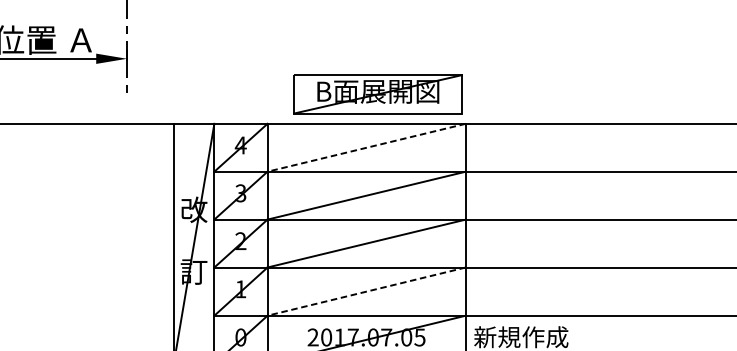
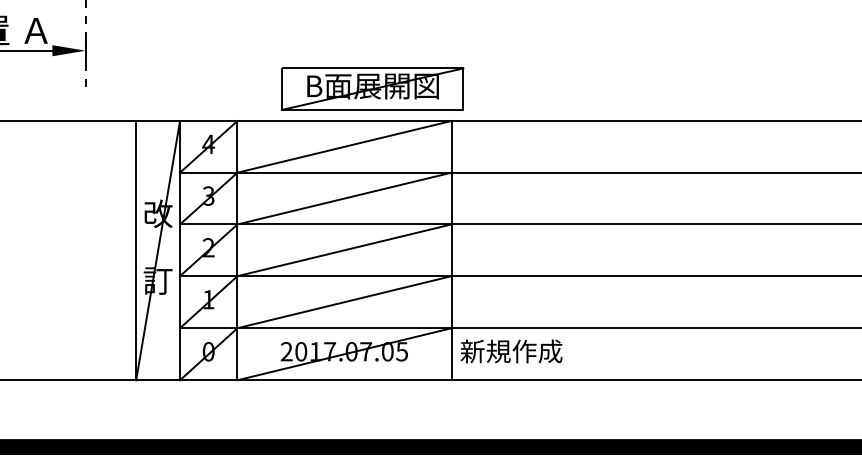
part: (377, 93) -> (372, 88), moved
line: (366, 147) -> (344, 146), dashed -> solid
line: (366, 291) -> (344, 302), dashed -> solid

